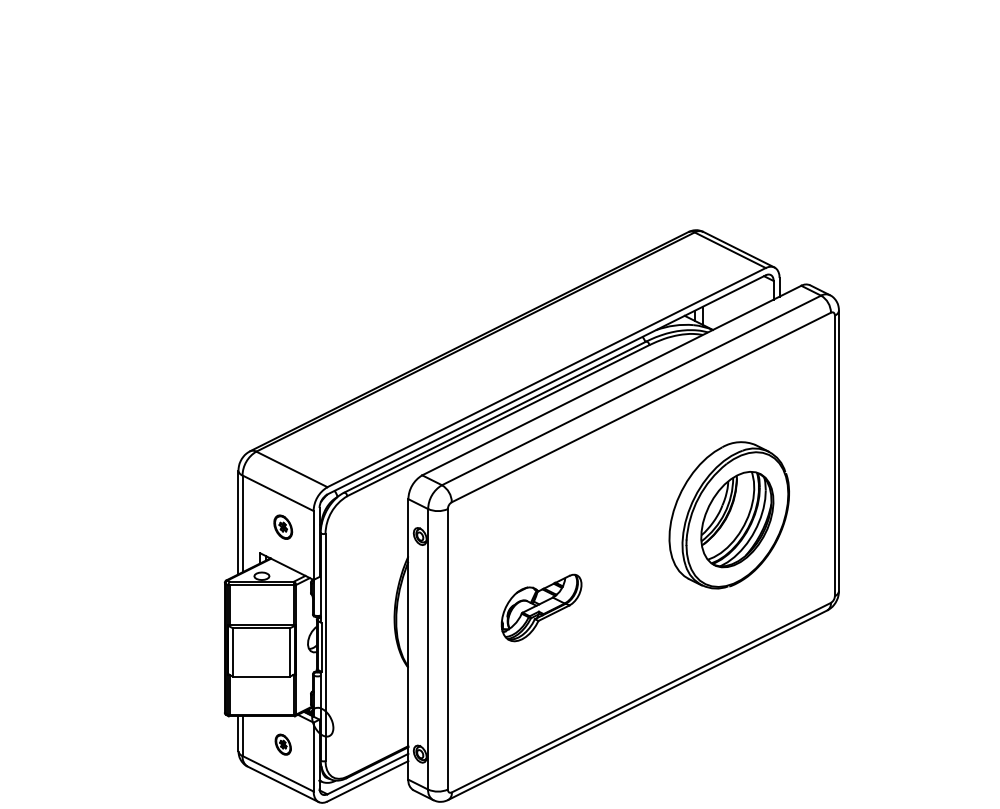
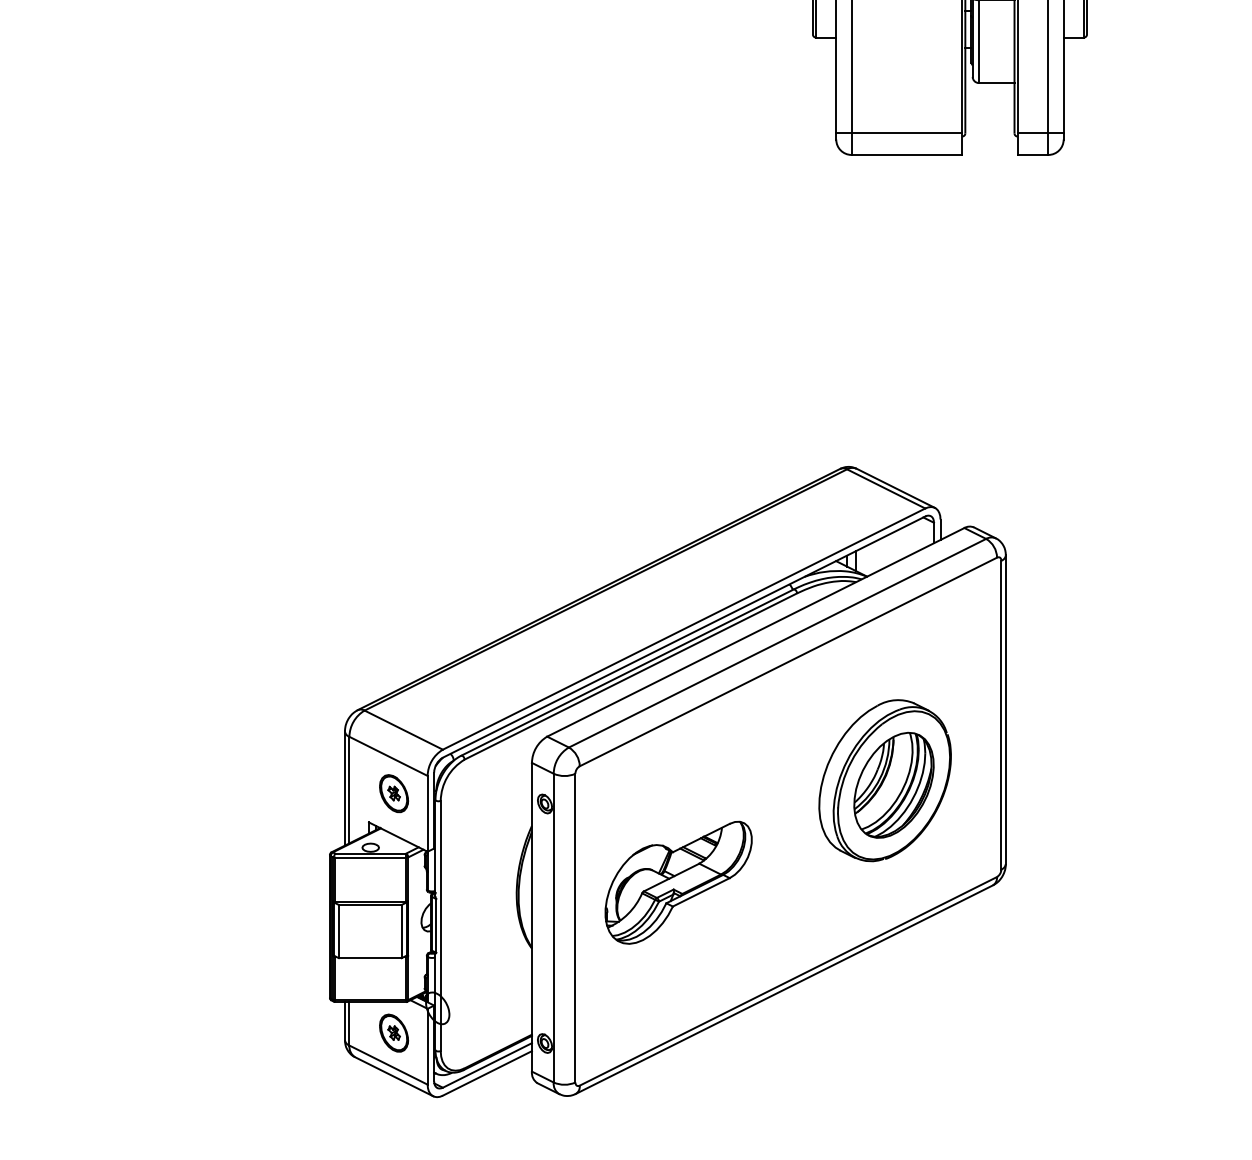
part: (283, 526) -> (394, 793), size x1.43
part: (541, 607) -> (678, 882), size x1.67
part: (283, 744) -> (394, 1032), size x1.67

